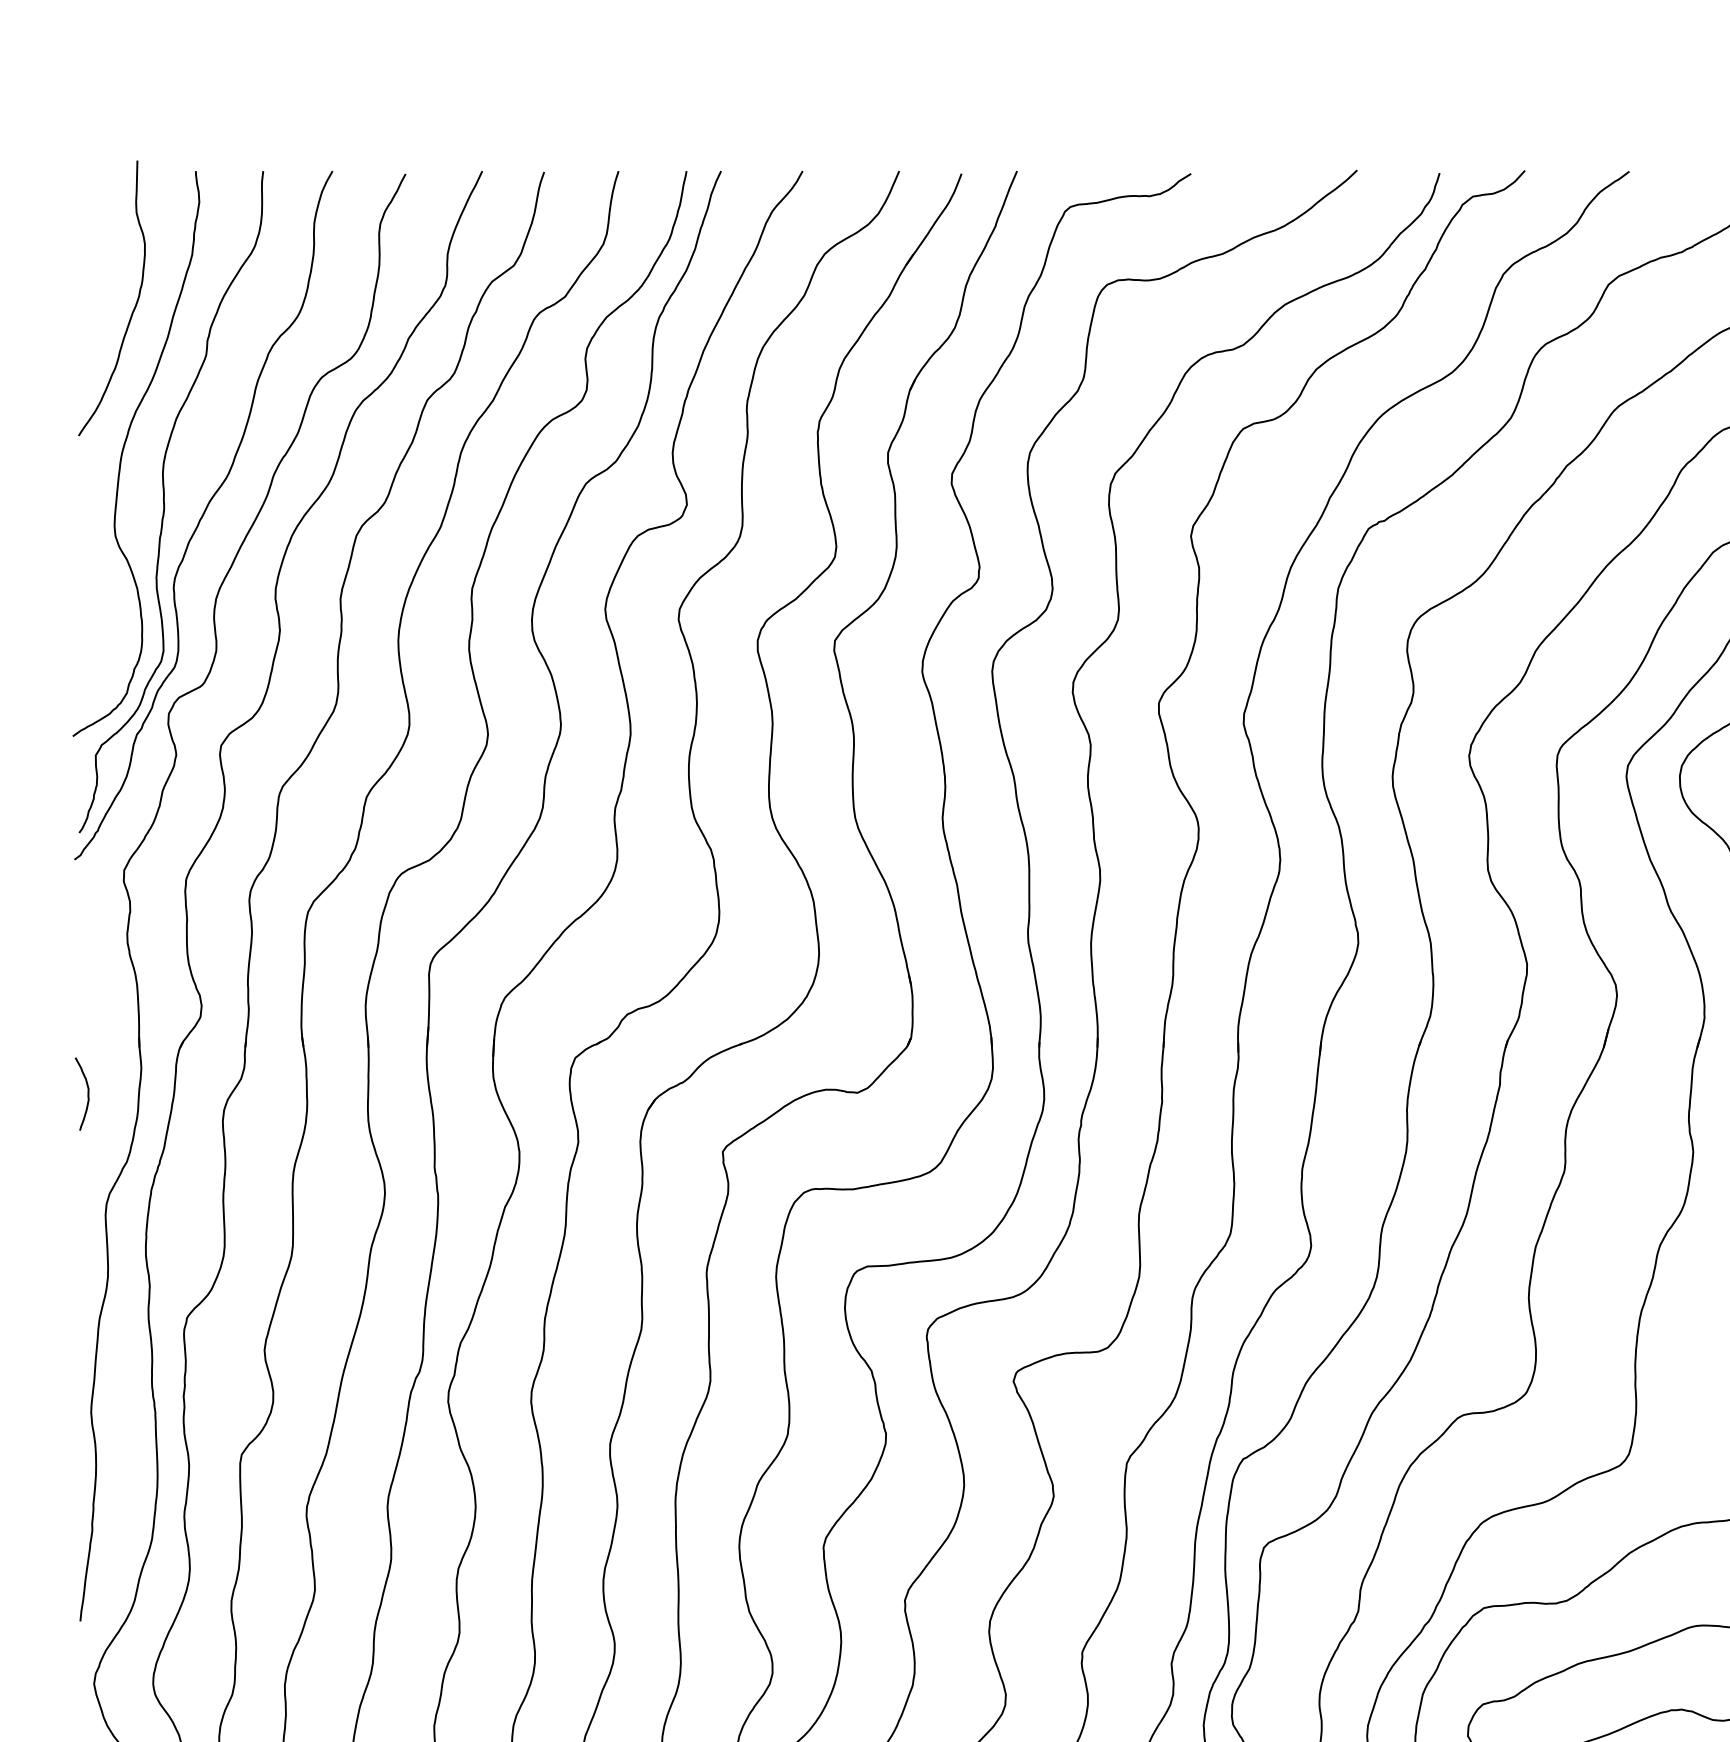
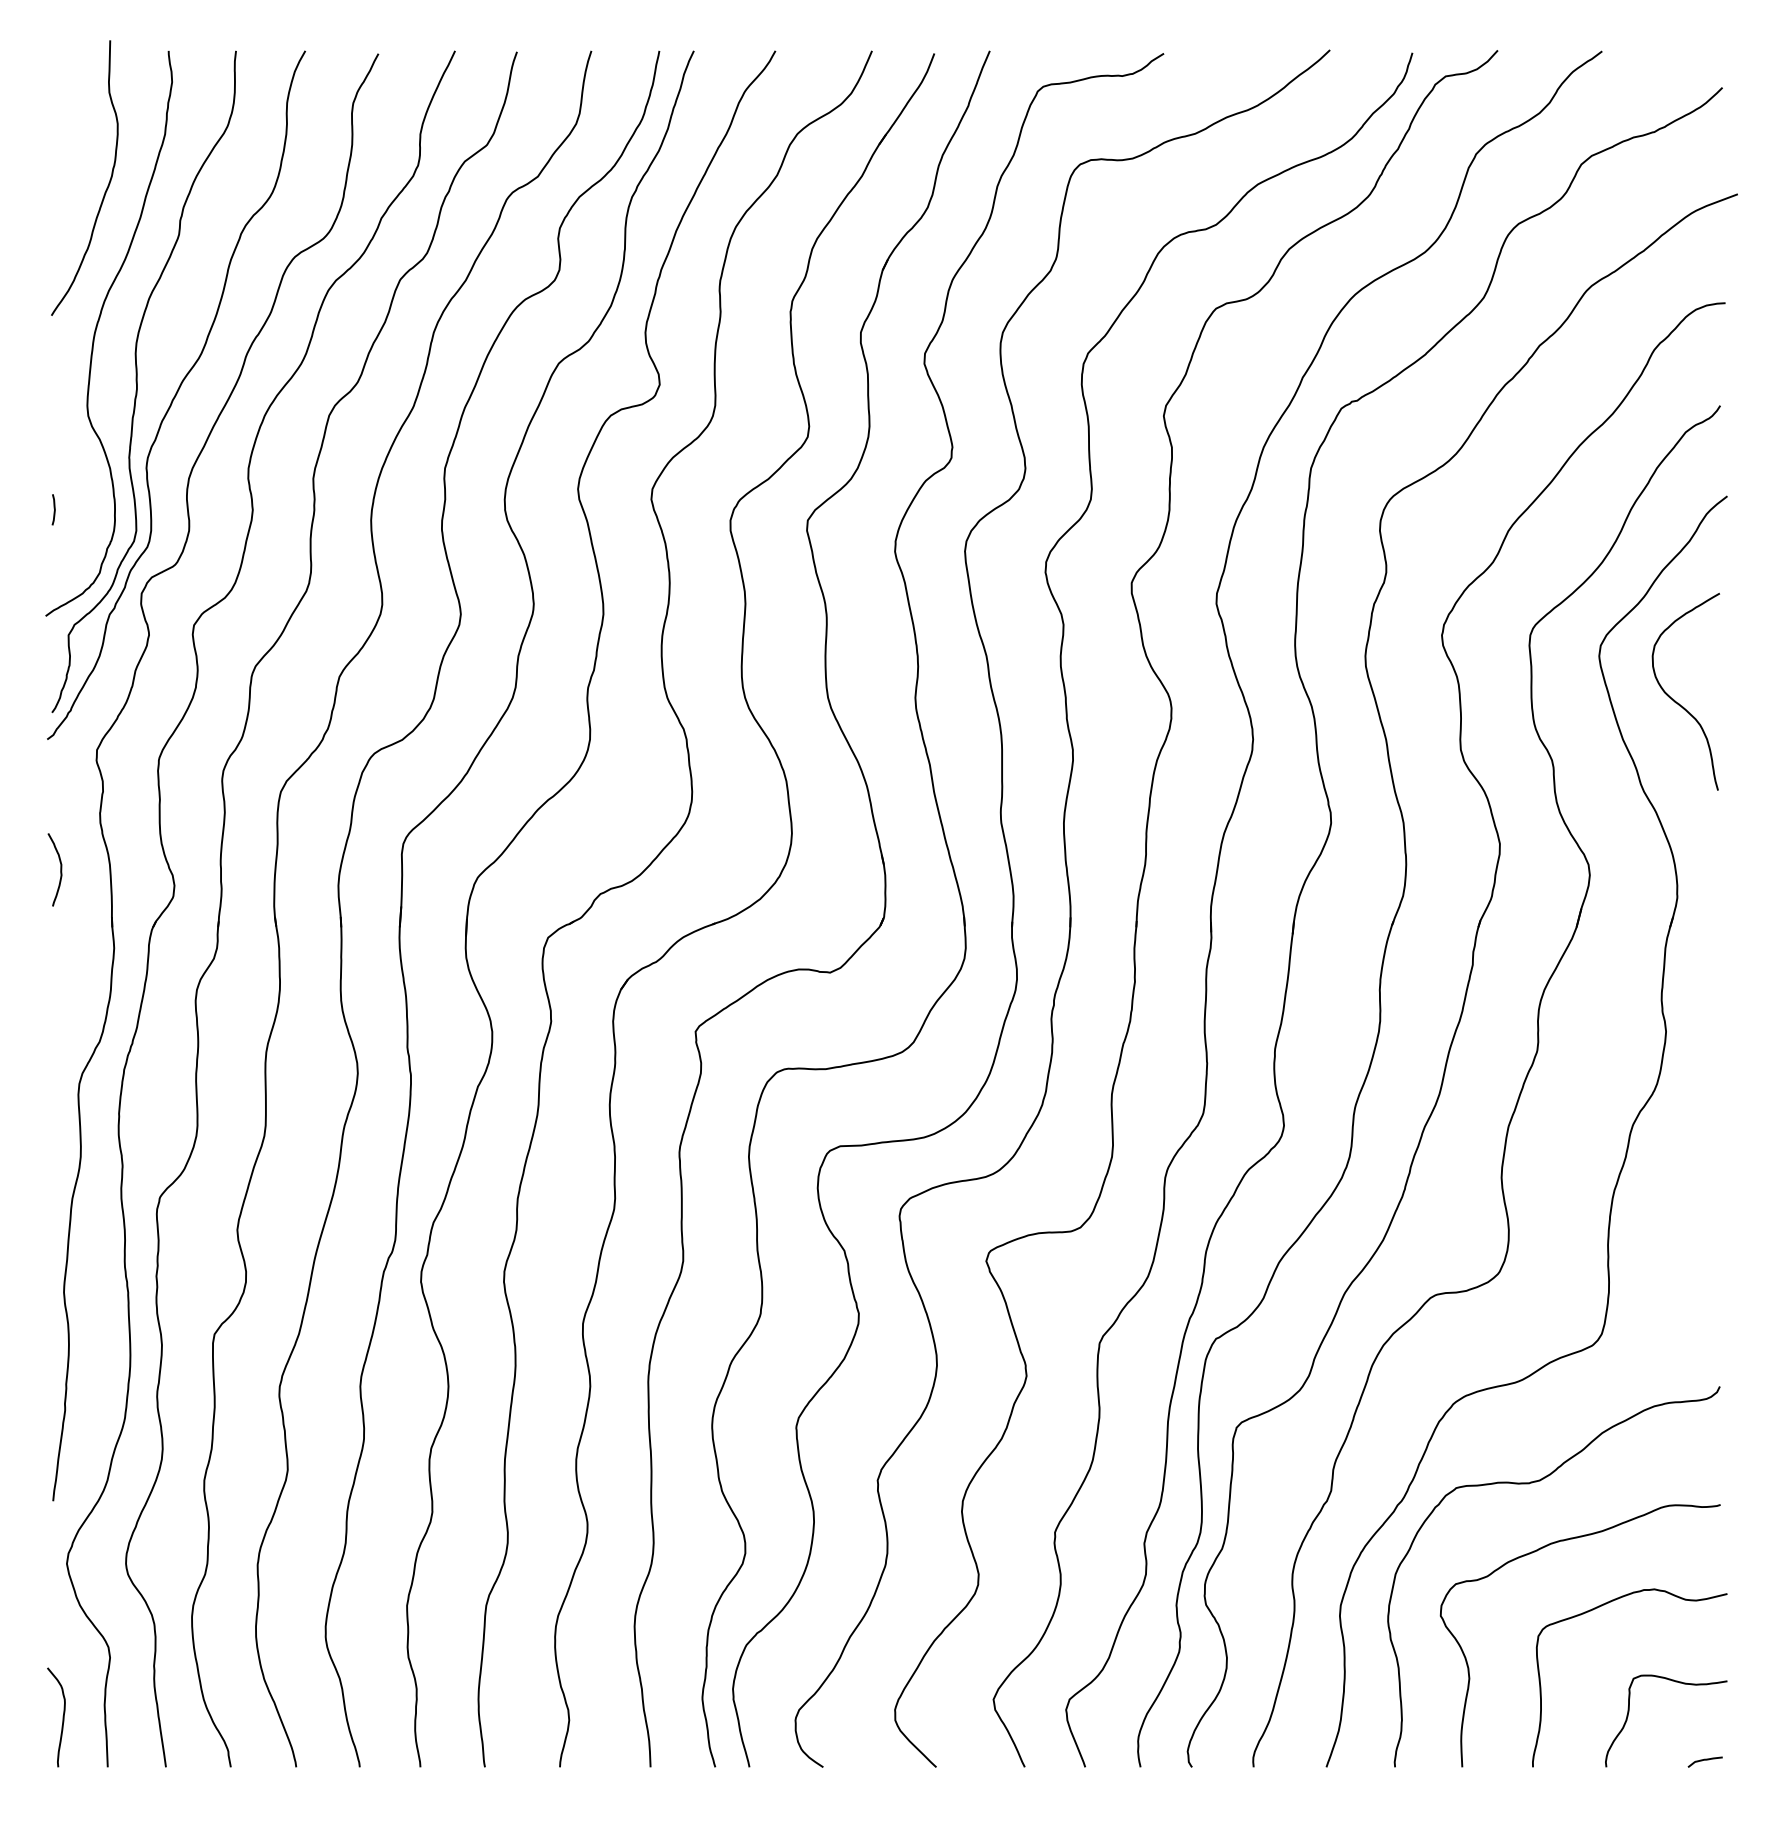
curve: (80, 628) -> (53, 508), added
curve: (87, 1093) -> (60, 869), moved

